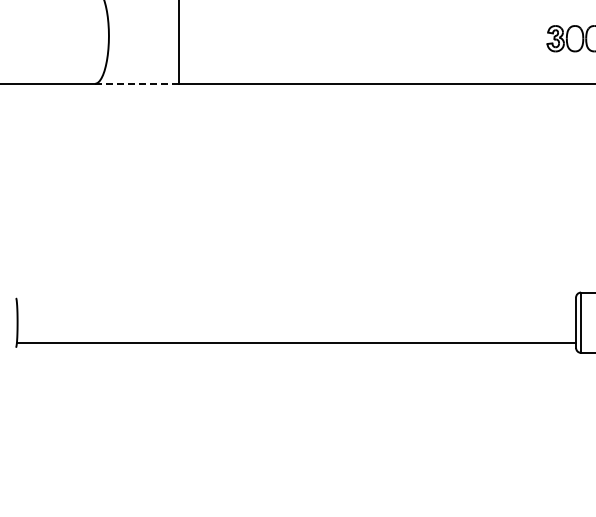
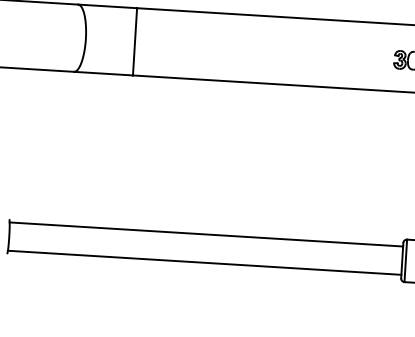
line: (136, 83) -> (103, 73), dashed -> solid
line: (296, 302) -> (206, 234), added

